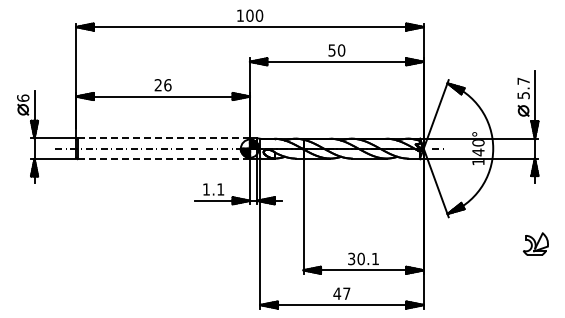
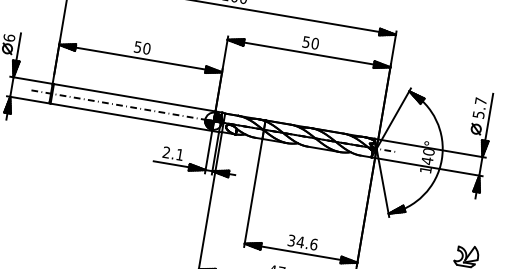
text: (162, 85) -> (141, 48), 26 -> 50
line: (163, 138) -> (134, 97), dashed -> solid
line: (164, 159) -> (132, 117), dashed -> solid
text: (205, 189) -> (165, 152), 1.1 -> 2.1
text: (368, 258) -> (307, 242), 30.1 -> 34.6

